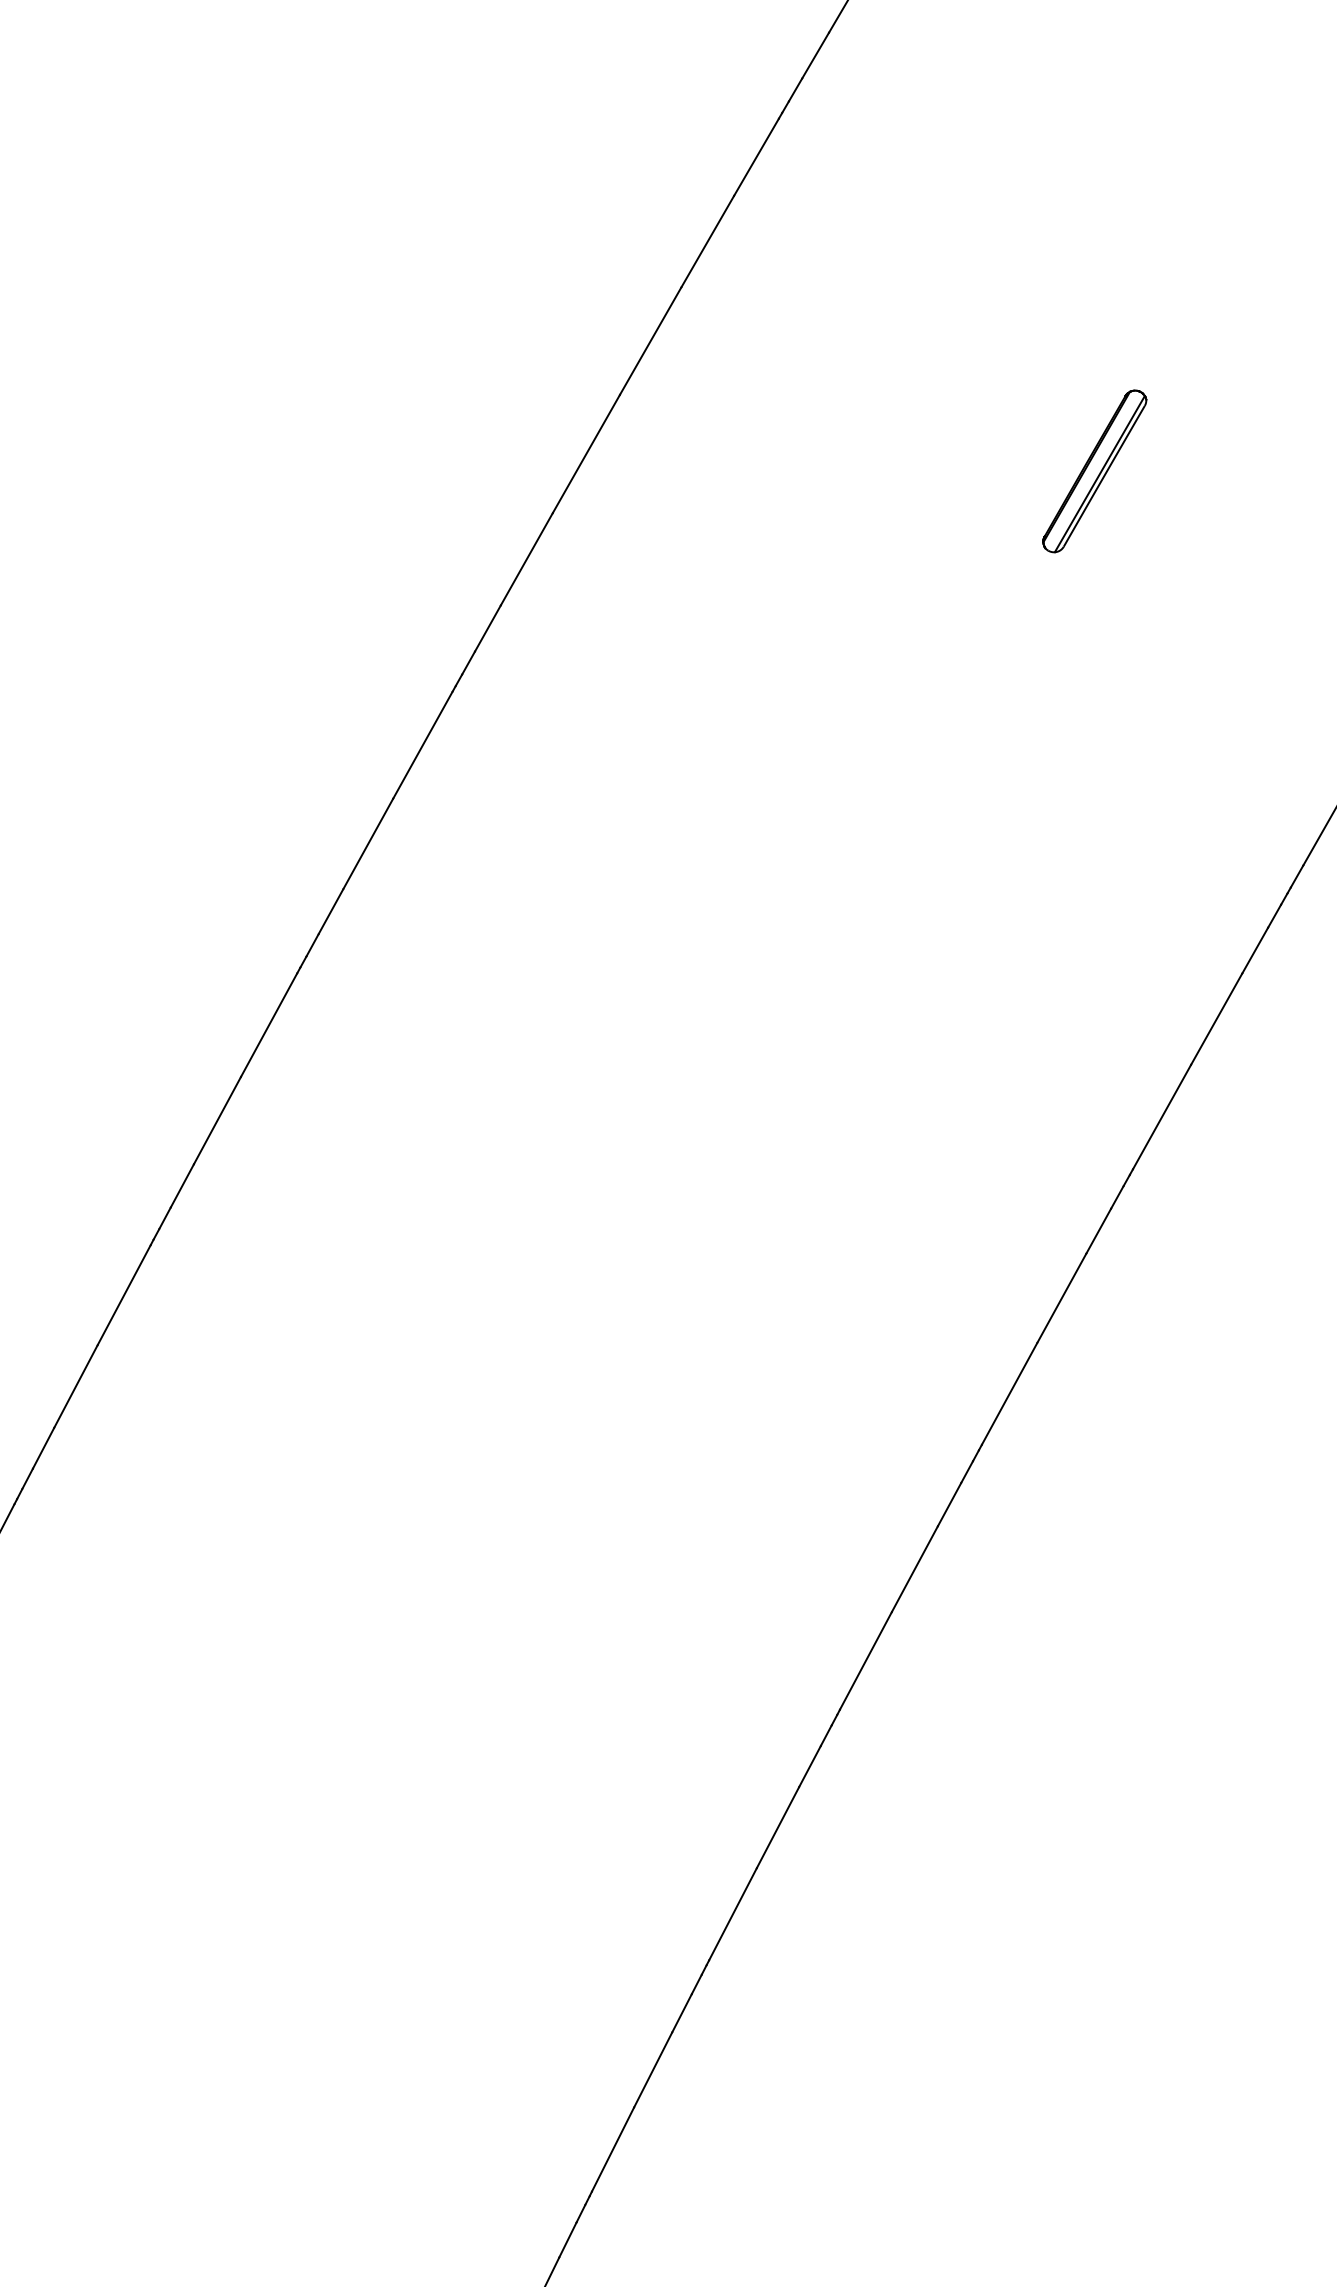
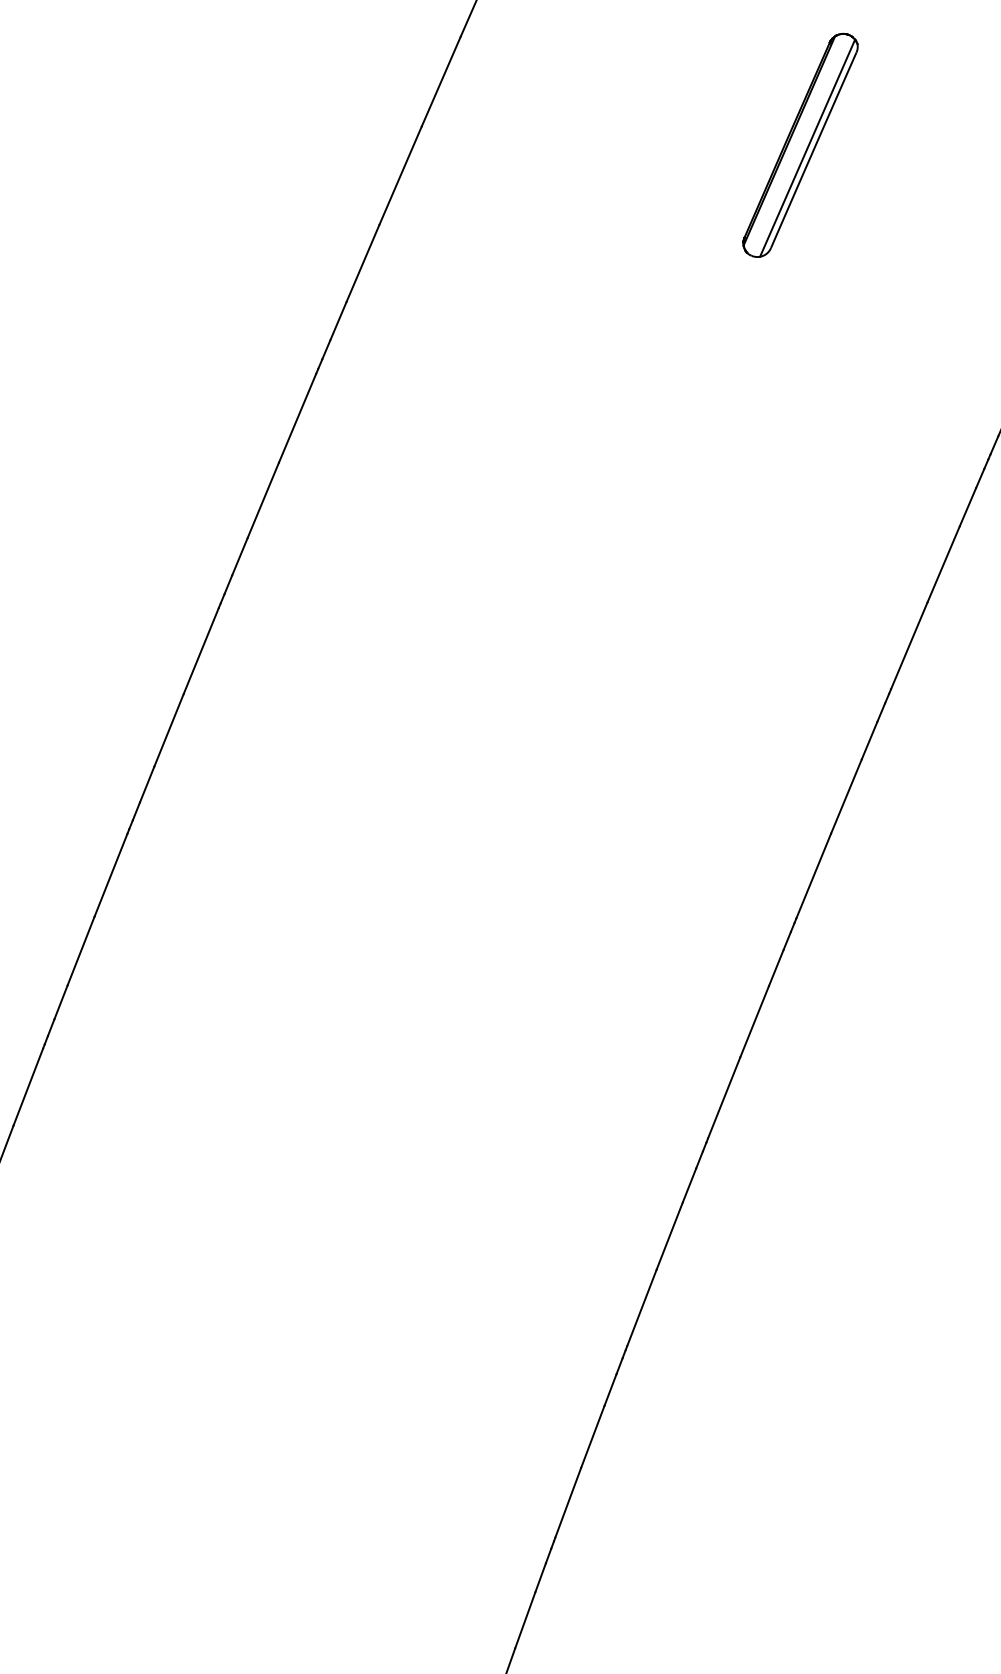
part: (1094, 471) -> (800, 145), size x1.67

